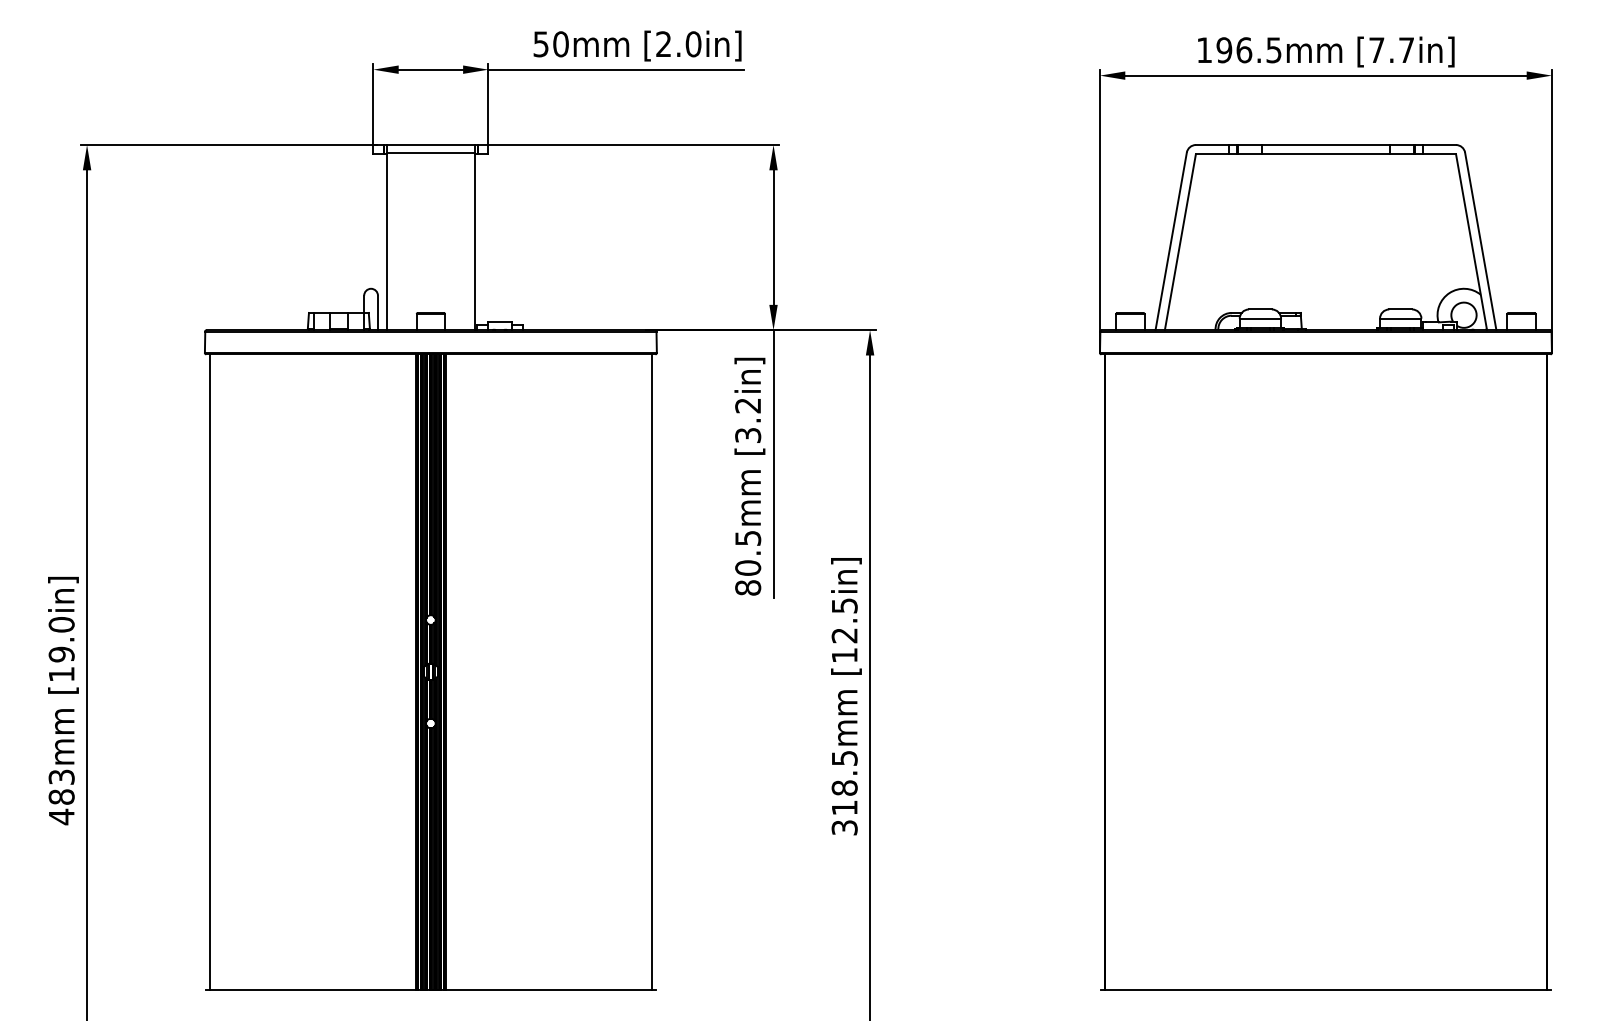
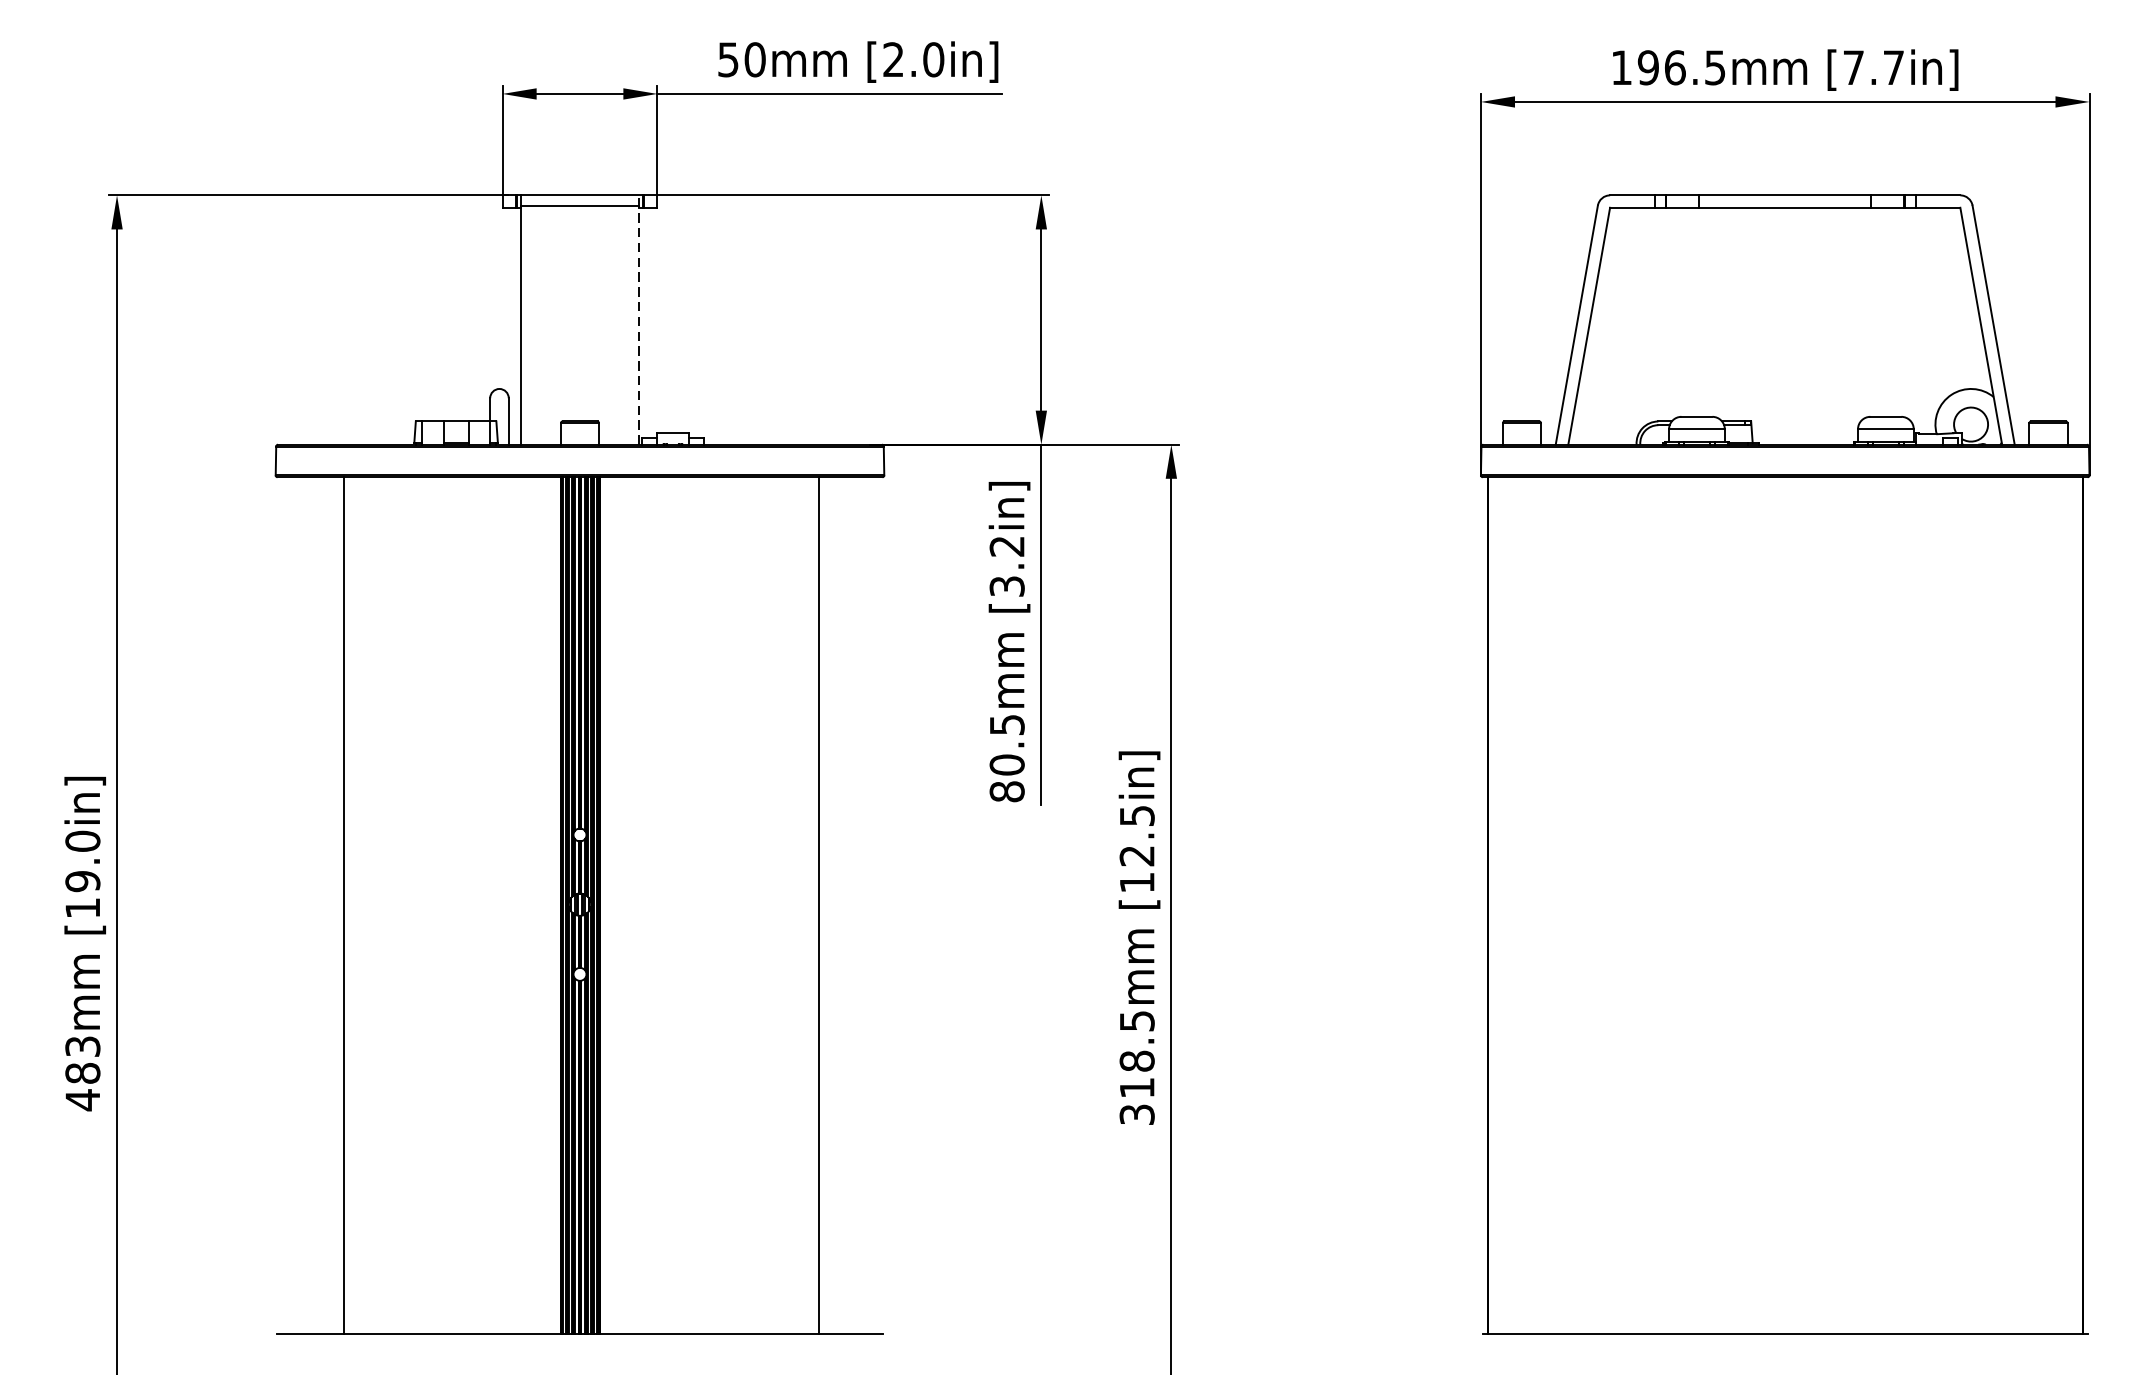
line: (474, 237) -> (638, 319), solid -> dashed
line: (209, 672) -> (343, 905), moved
line: (652, 672) -> (819, 905), moved

